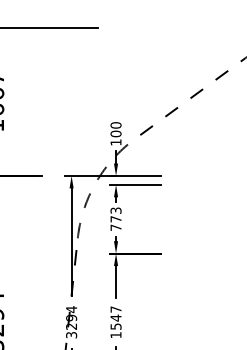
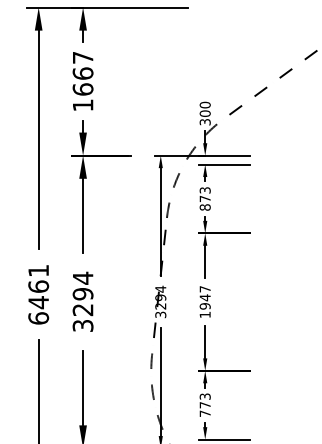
text: (115, 142) -> (204, 122), 100 -> 300
text: (115, 227) -> (204, 207), 773 -> 873
text: (115, 326) -> (204, 306), 1547 -> 1947

